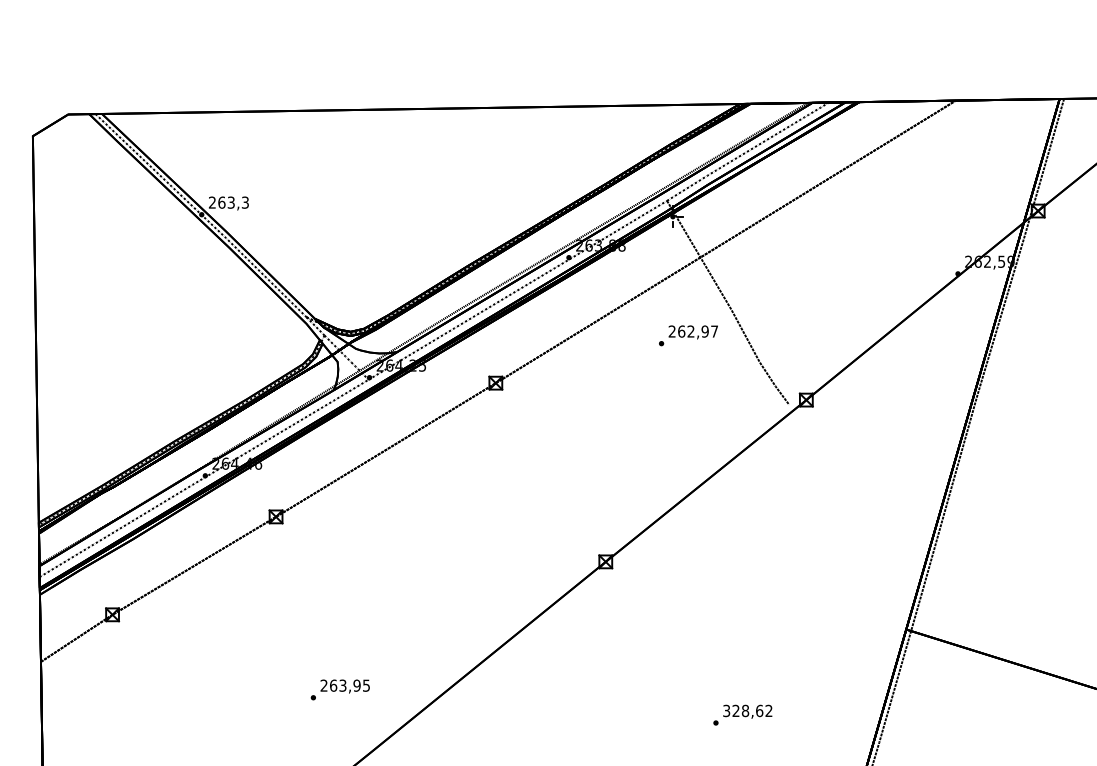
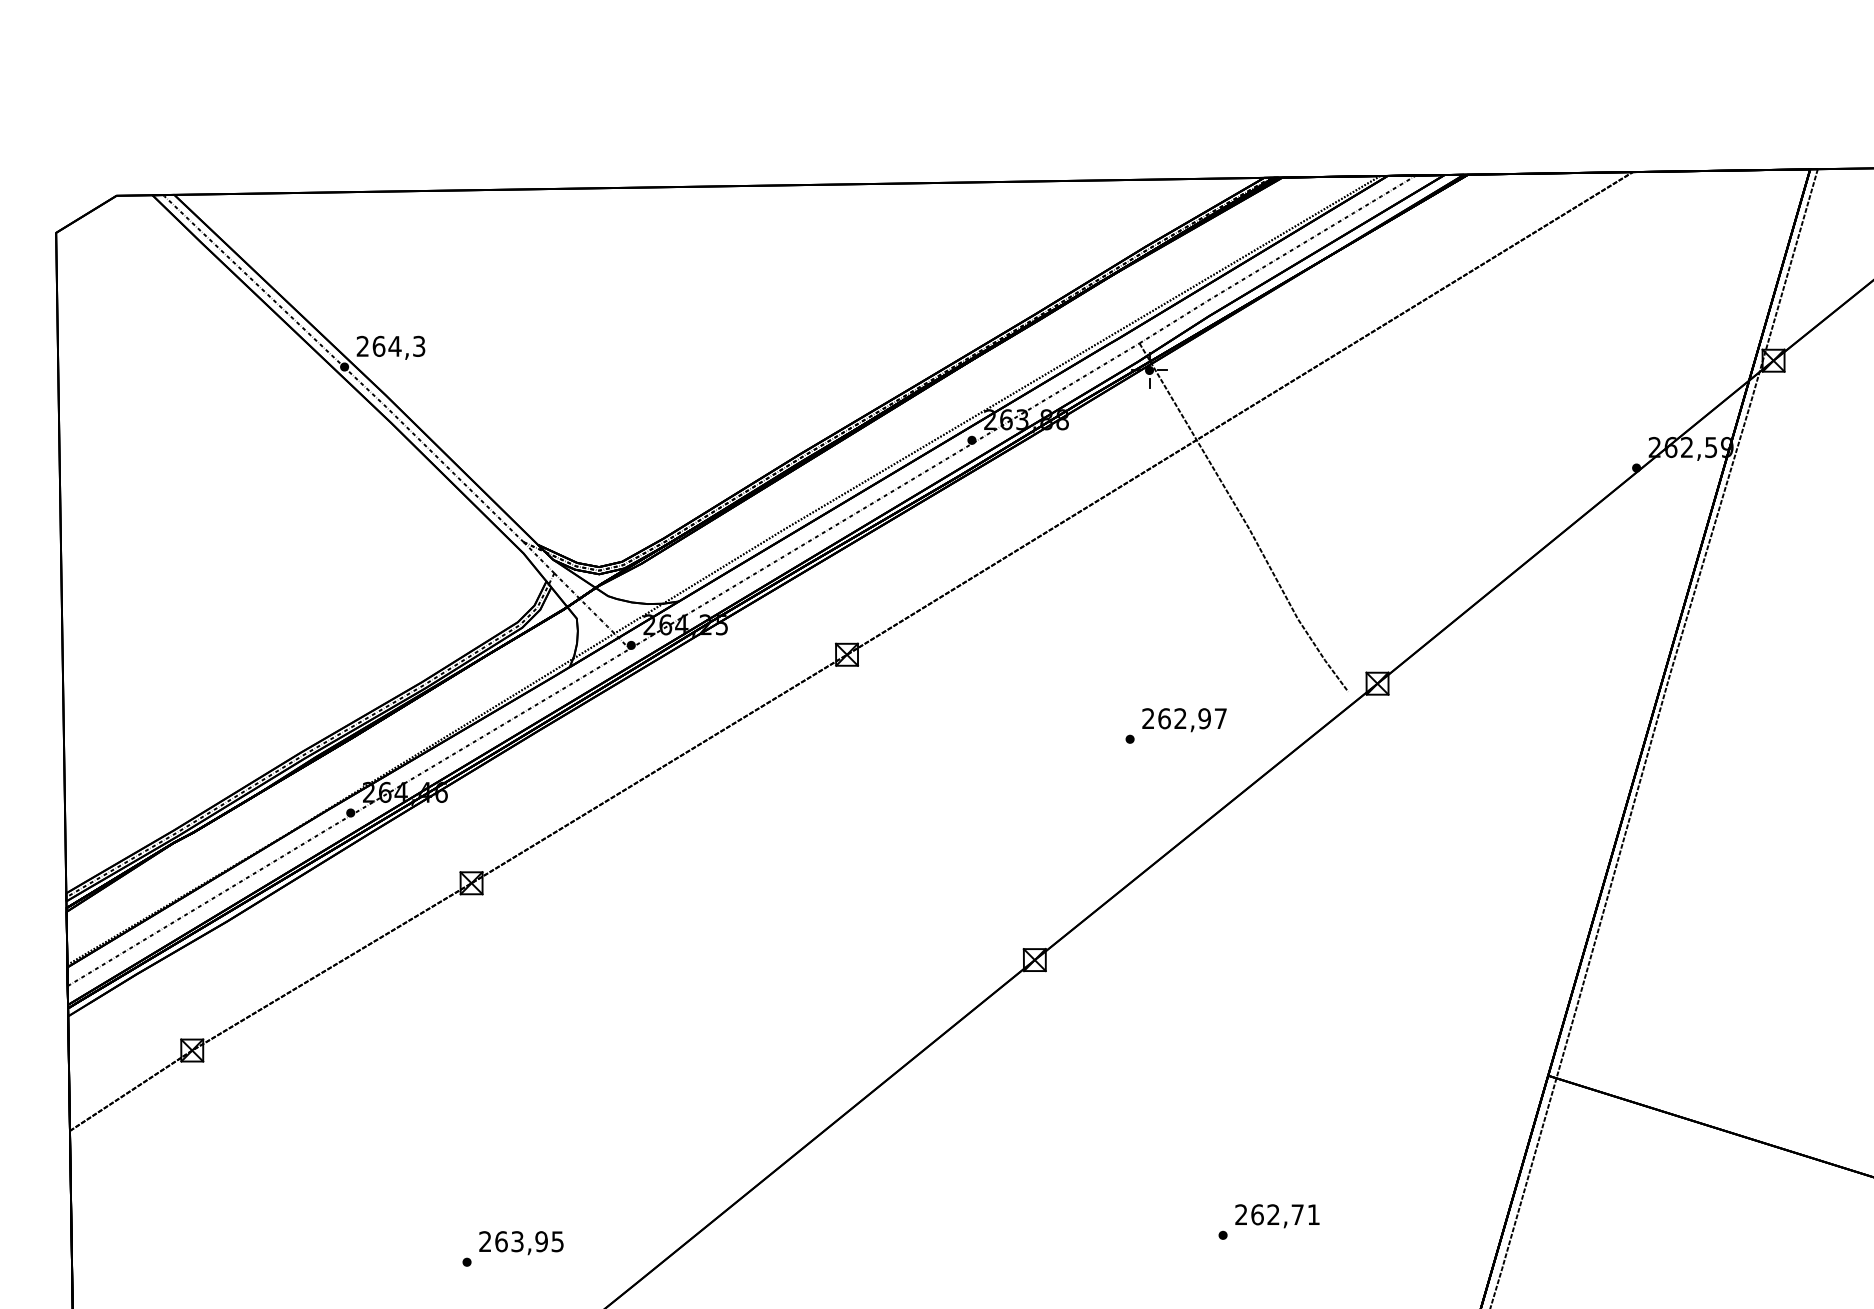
text: (231, 202) -> (395, 346), 263,3 -> 264,3
text: (688, 335) -> (1176, 725), moved
text: (339, 689) -> (511, 1248), moved
text: (747, 710) -> (1276, 1214), 328,62 -> 262,71

